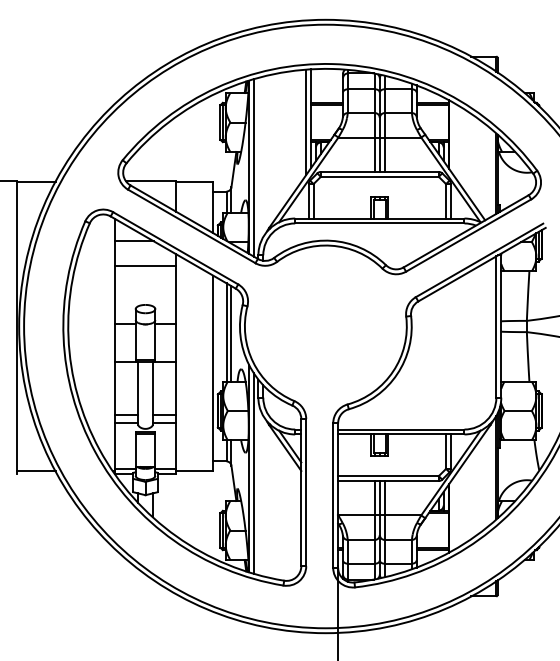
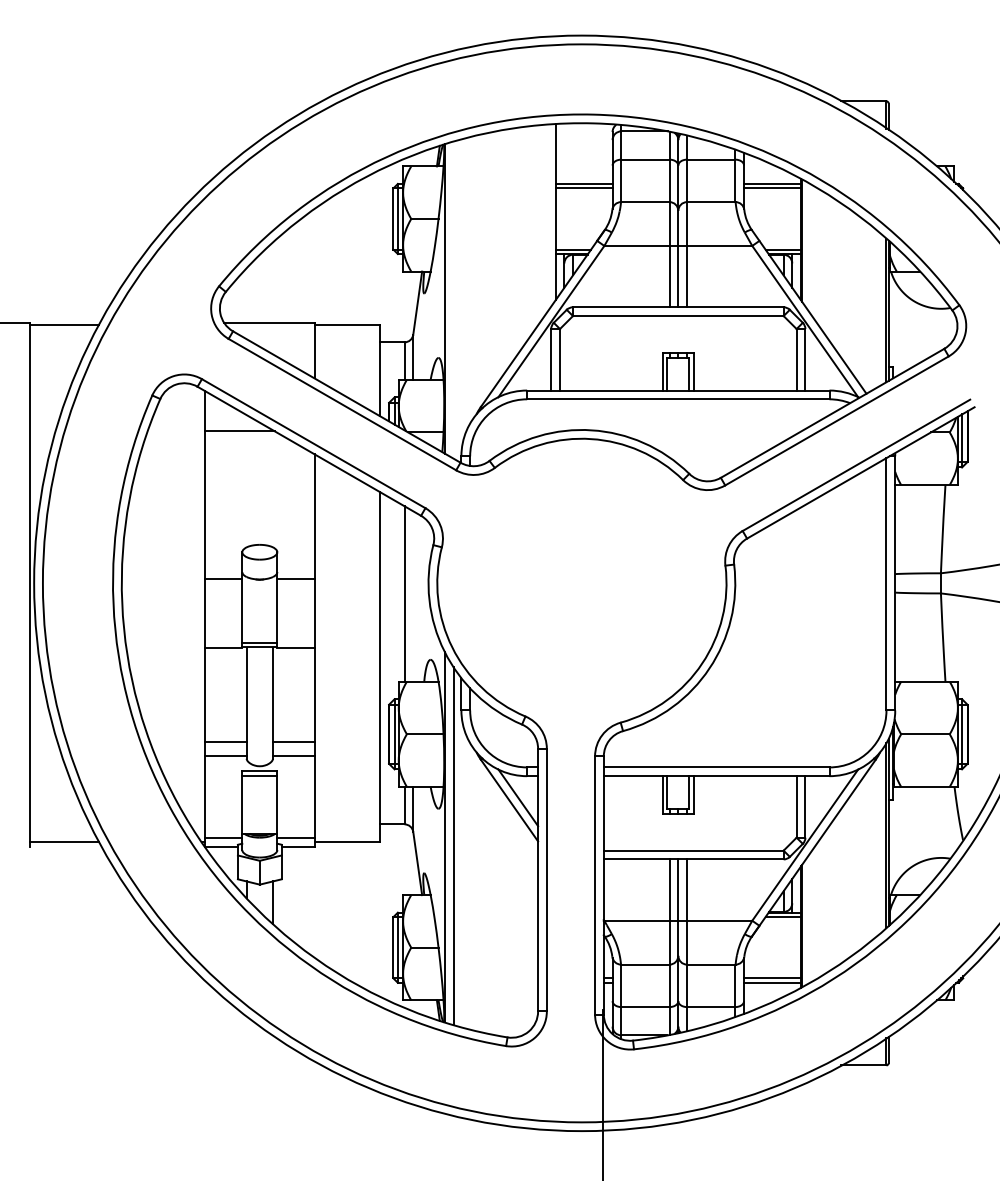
line: (306, 122) -> (547, 218), removed
line: (254, 167) -> (454, 299), removed
line: (145, 266) -> (259, 476), removed
line: (231, 333) -> (413, 595), removed

